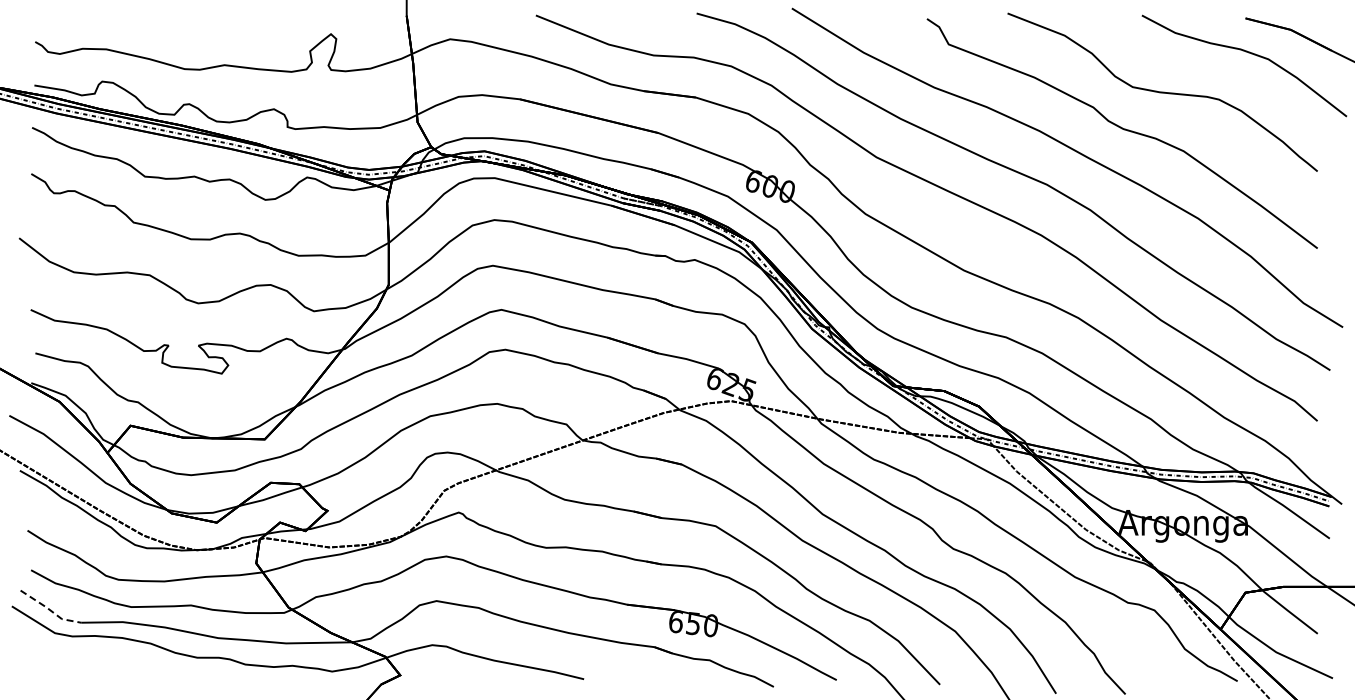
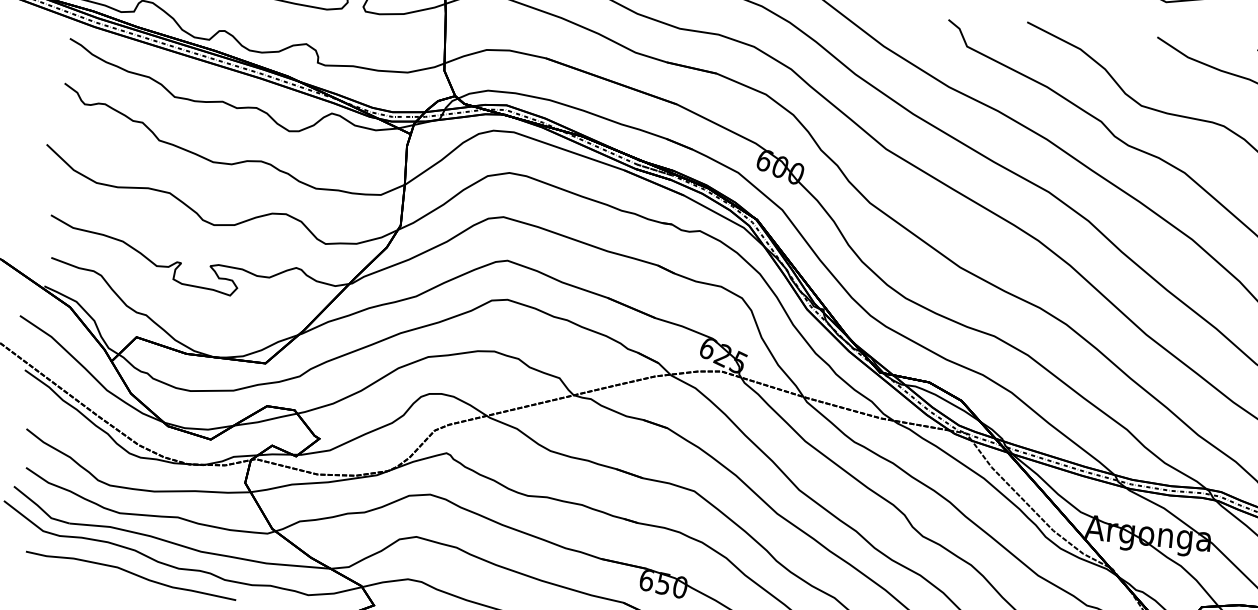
line: (50, 610) -> (41, 508), dashed -> solid
curve: (148, 667) -> (130, 573), added

